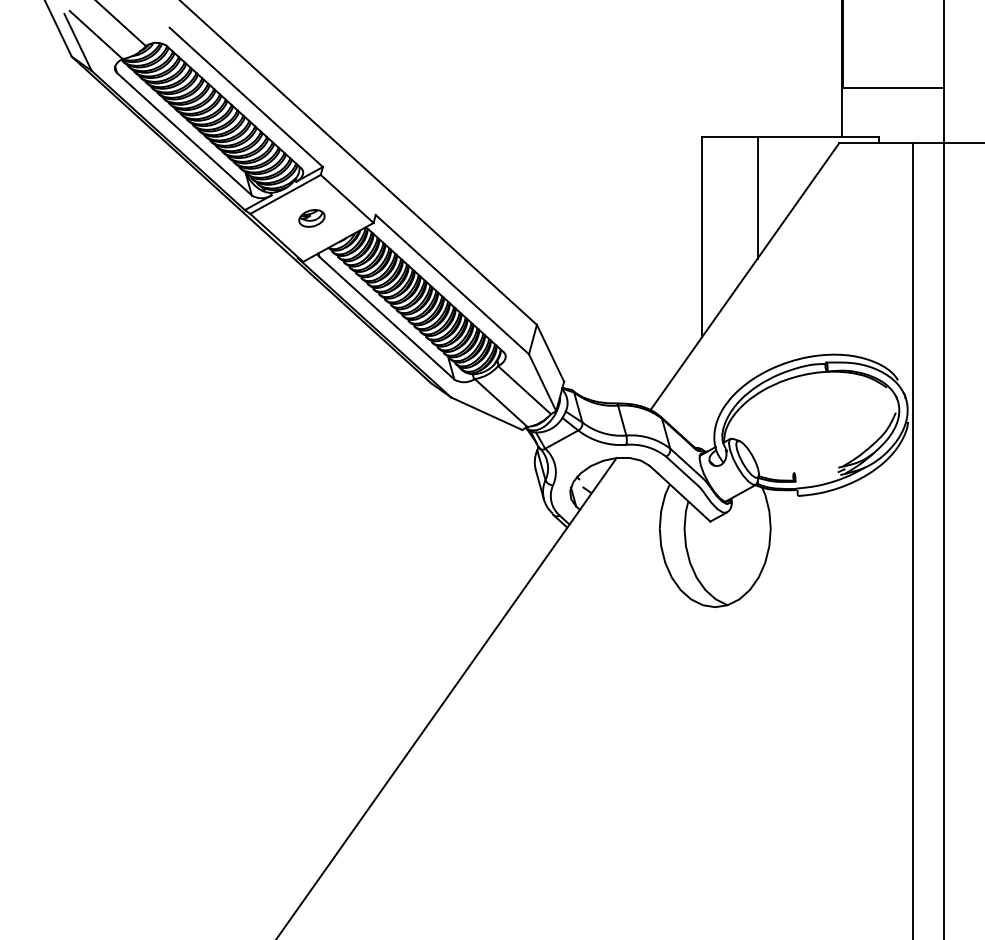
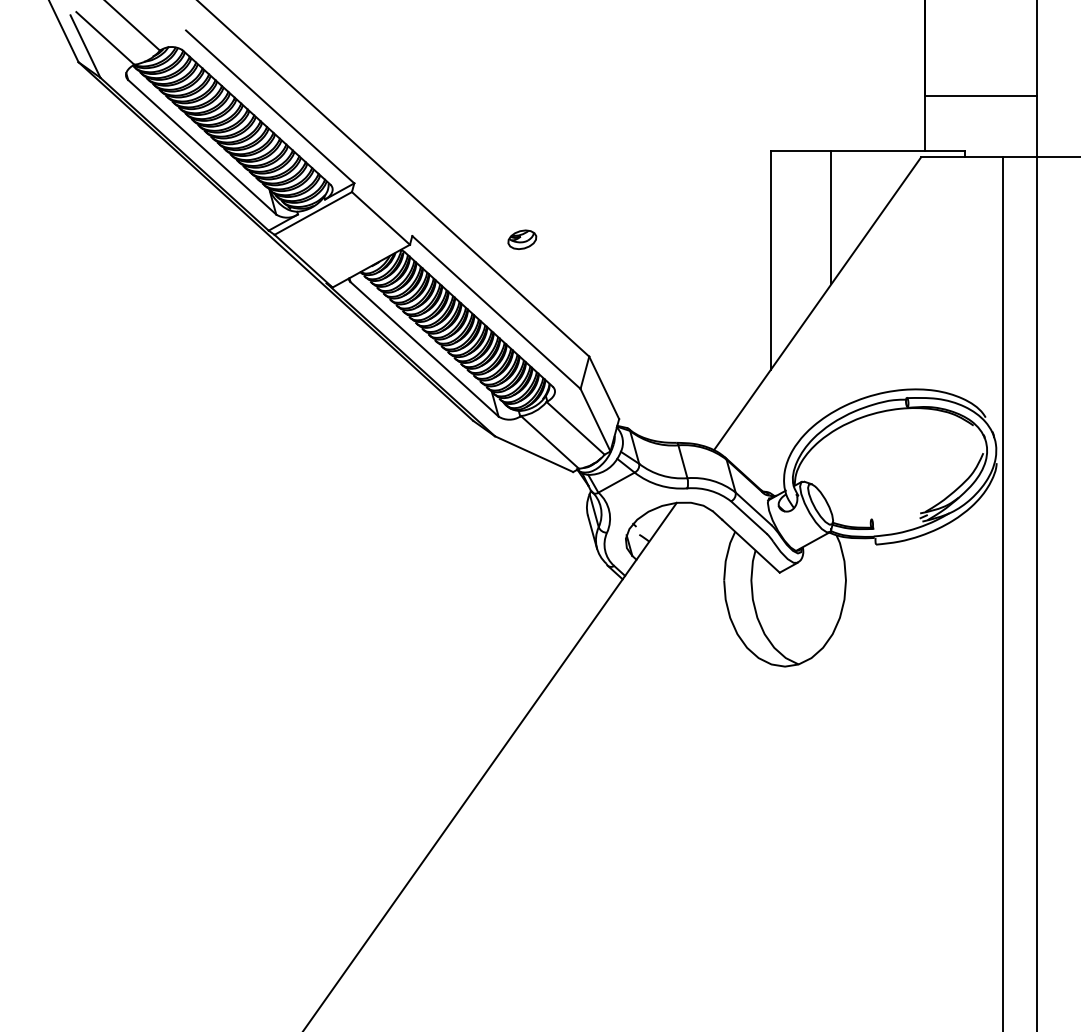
part: (311, 218) -> (521, 239), moved

